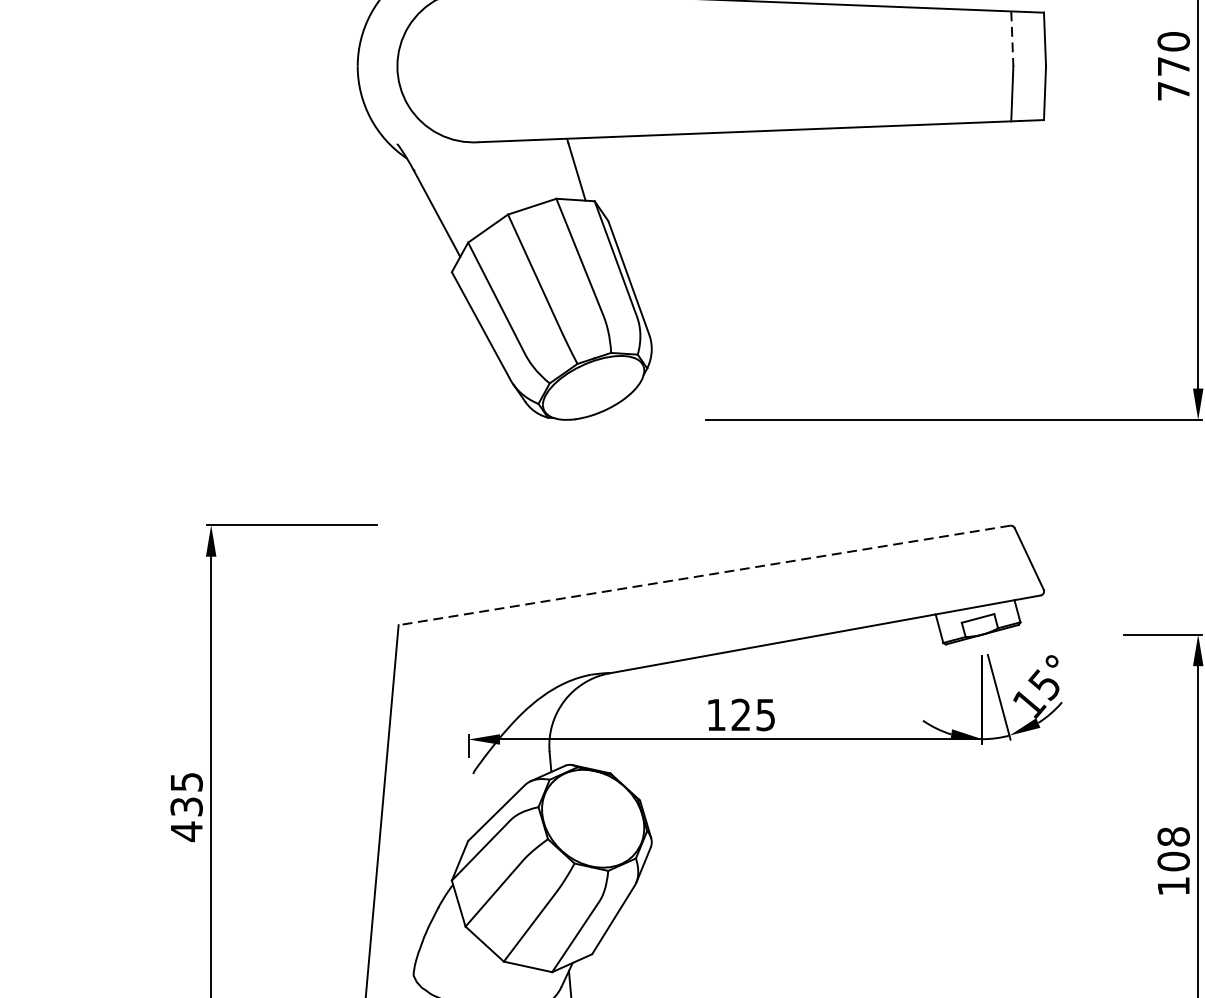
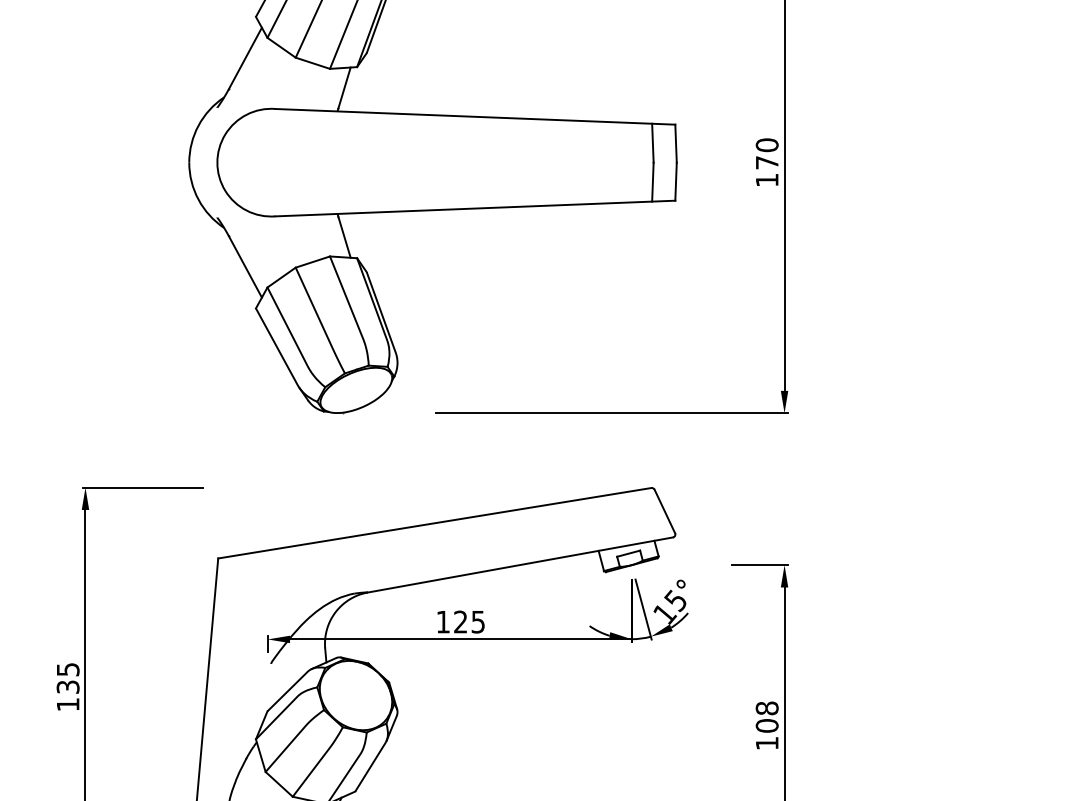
line: (1011, 39) -> (652, 143), dashed -> solid
text: (1174, 90) -> (767, 179), 770 -> 170
line: (703, 575) -> (434, 523), dashed -> solid
text: (187, 831) -> (68, 704), 435 -> 135

